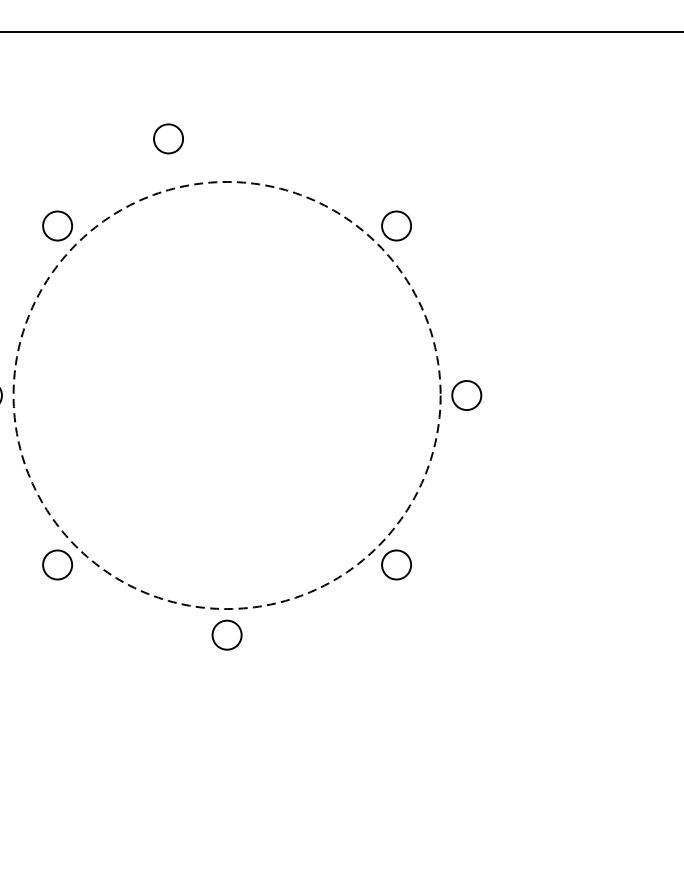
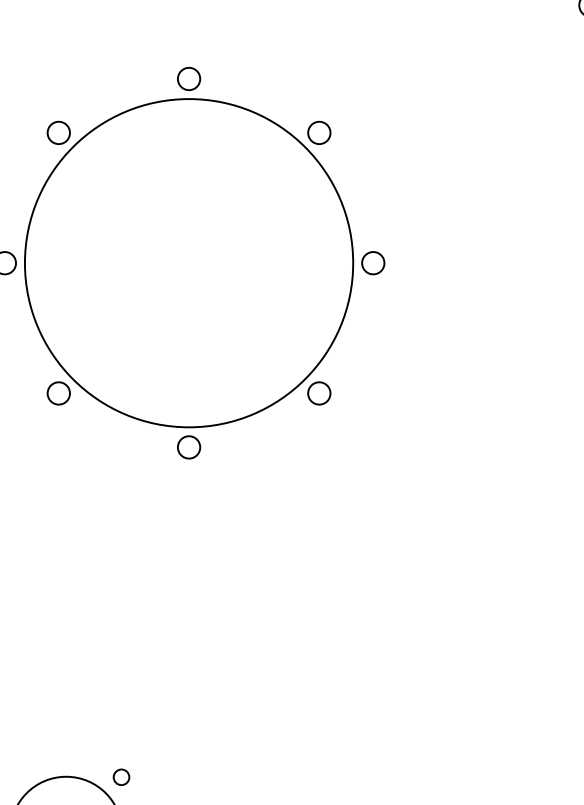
circle: (169, 138) -> (189, 78), moved
circle: (226, 395) -> (188, 263), dashed -> solid

